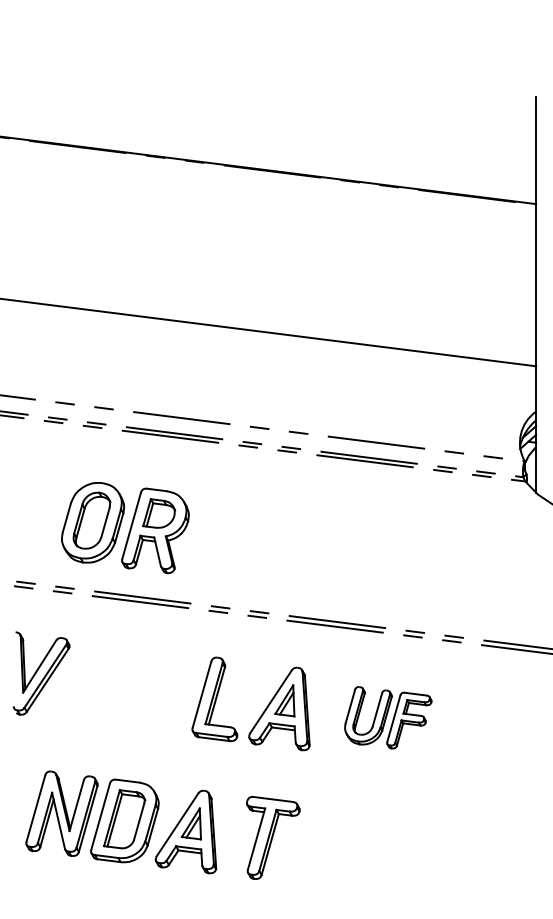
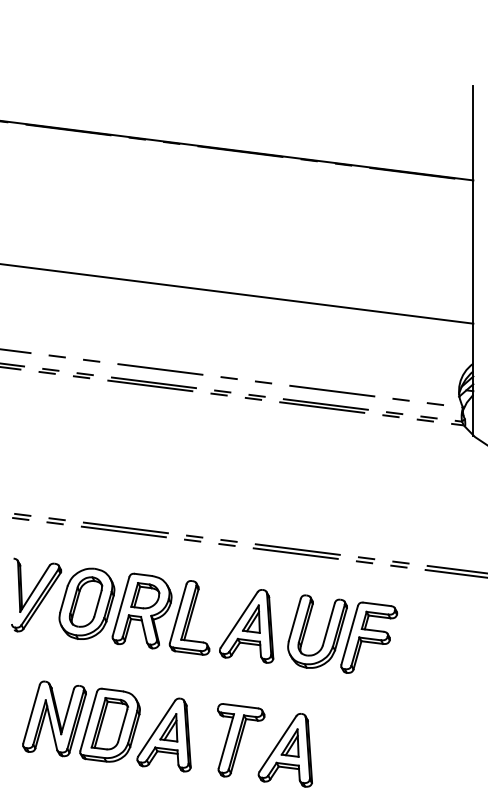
part: (125, 527) -> (115, 608), moved
part: (388, 717) -> (342, 633), size x1.43
part: (322, 849) -> (284, 750), added

